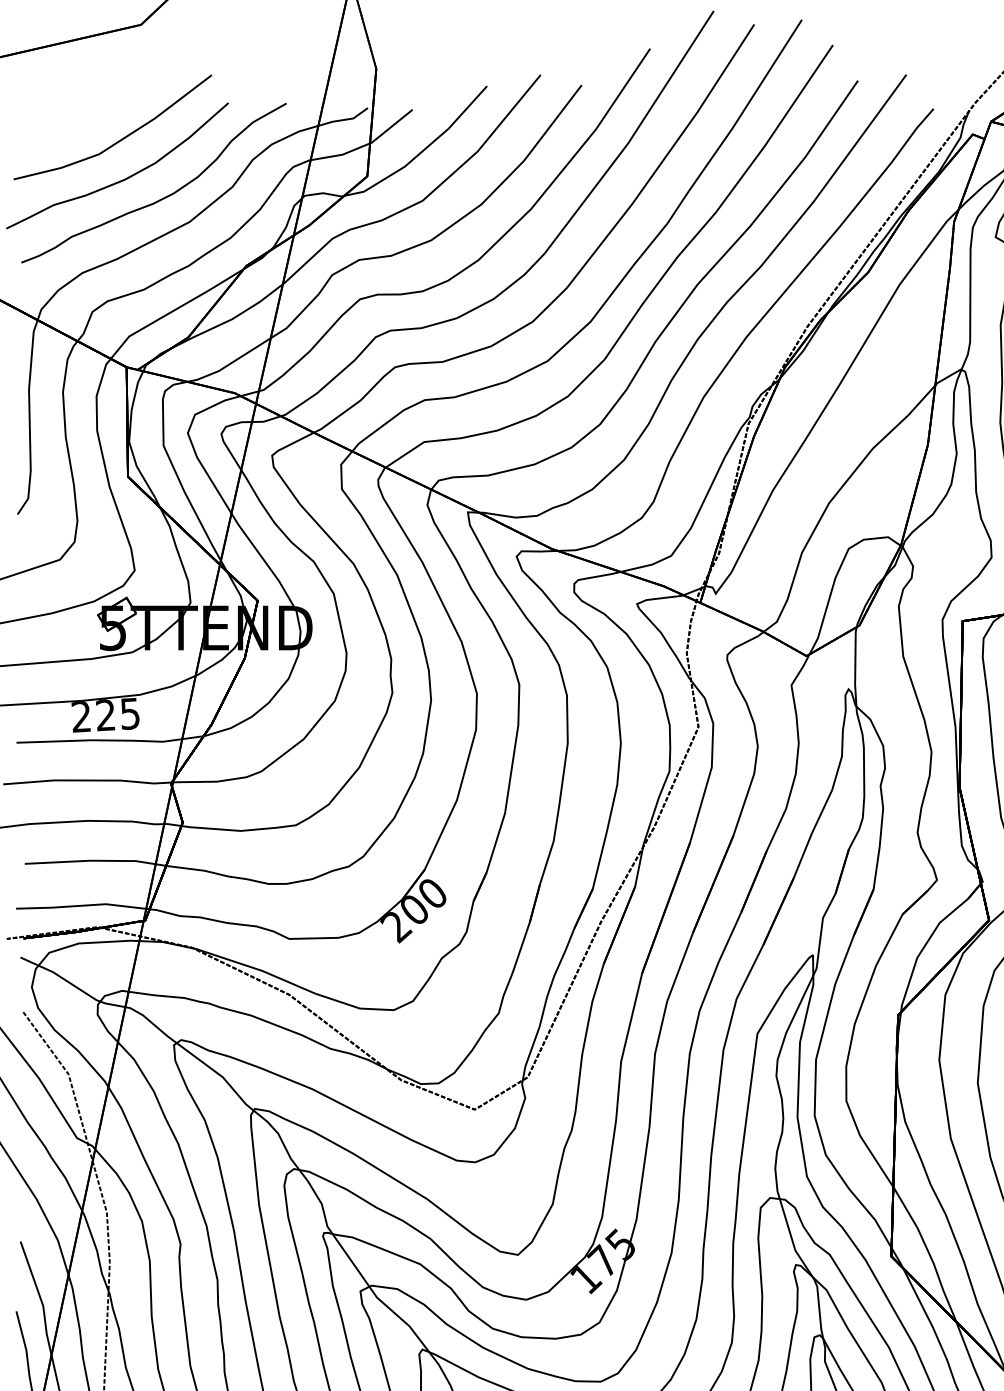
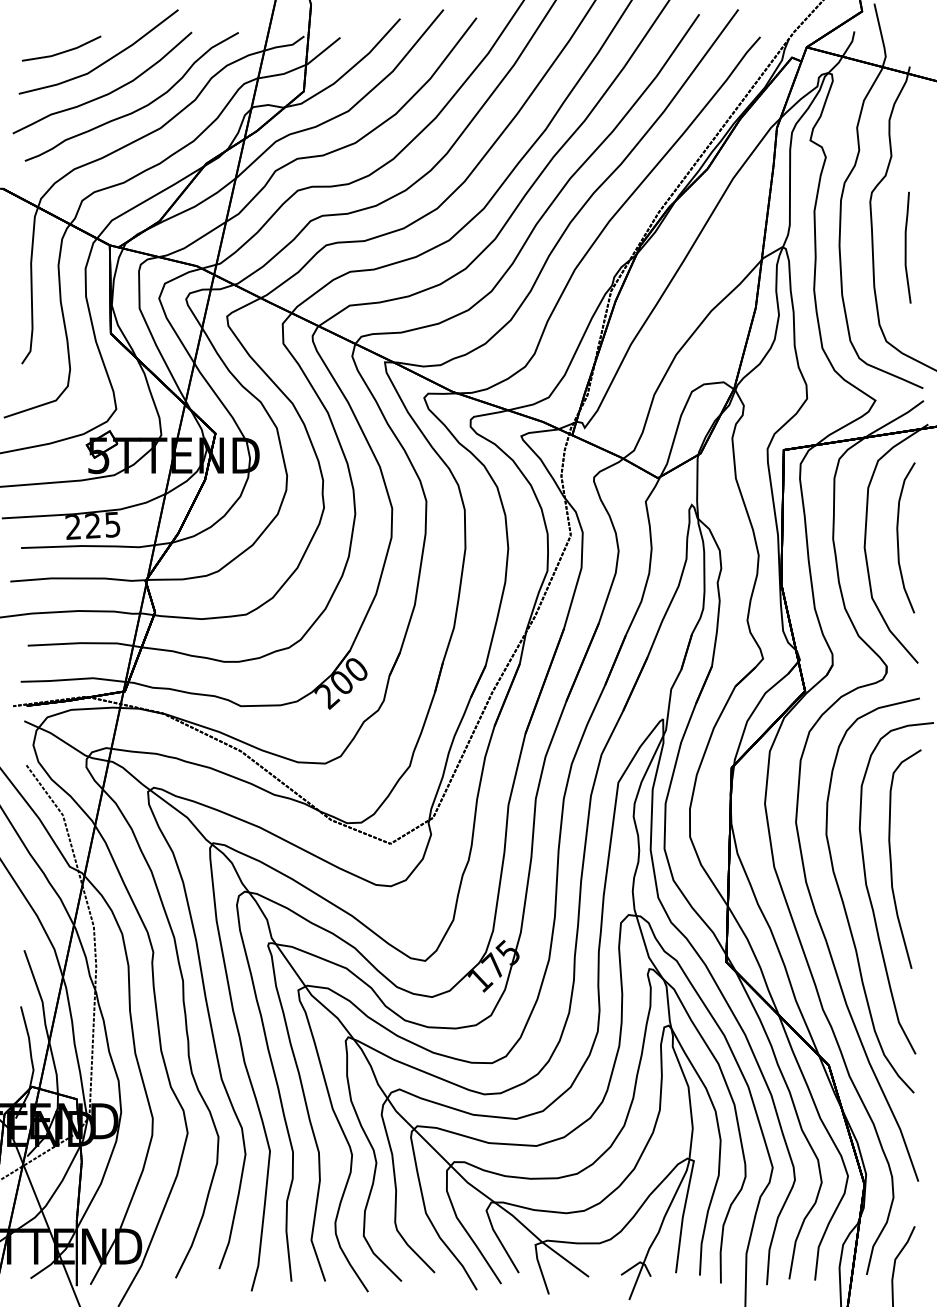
part: (66, 123) -> (61, 48), added

